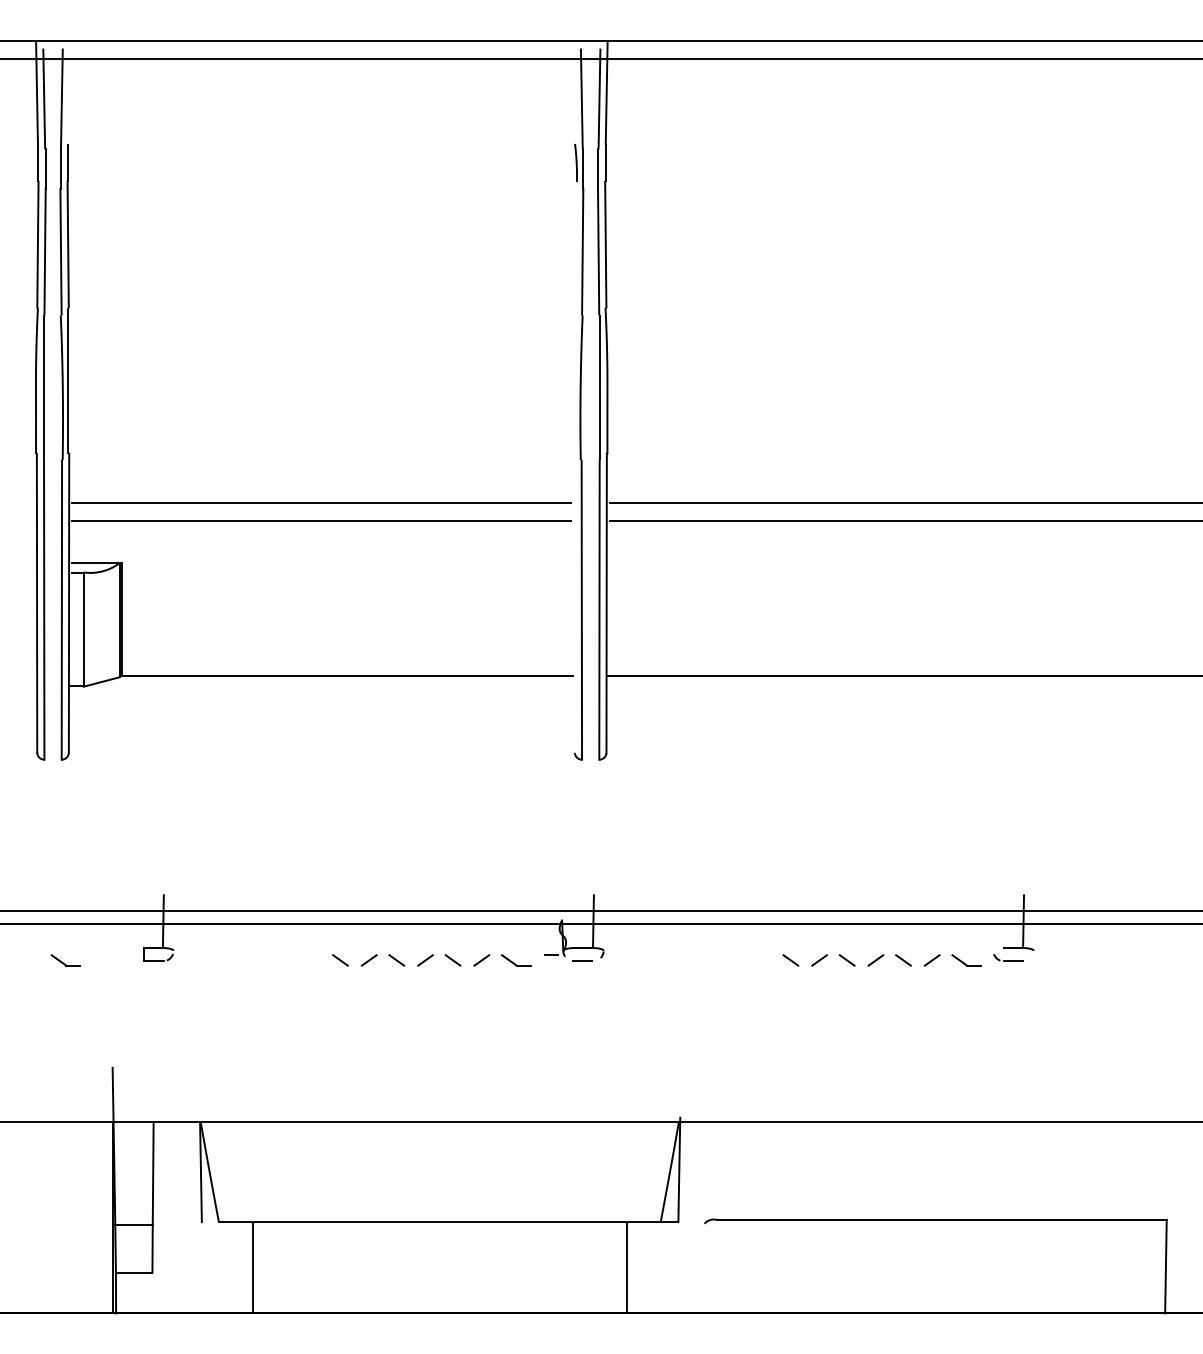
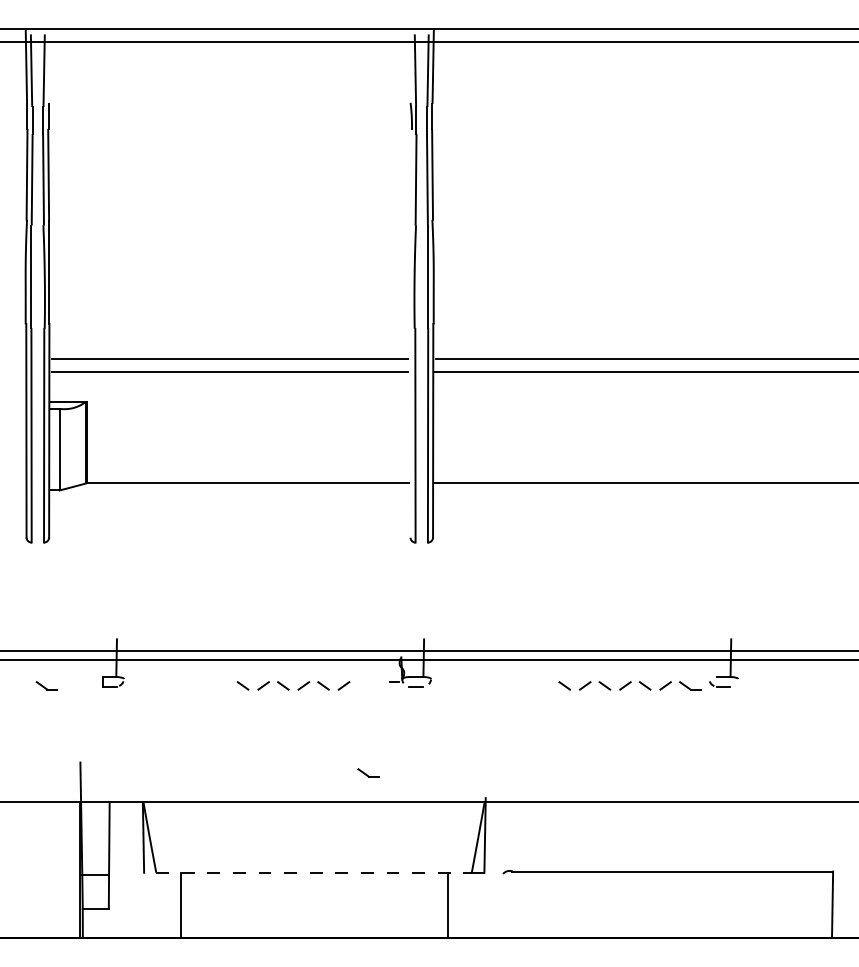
part: (516, 960) -> (368, 773), moved
line: (440, 1222) -> (314, 873), solid -> dashed

